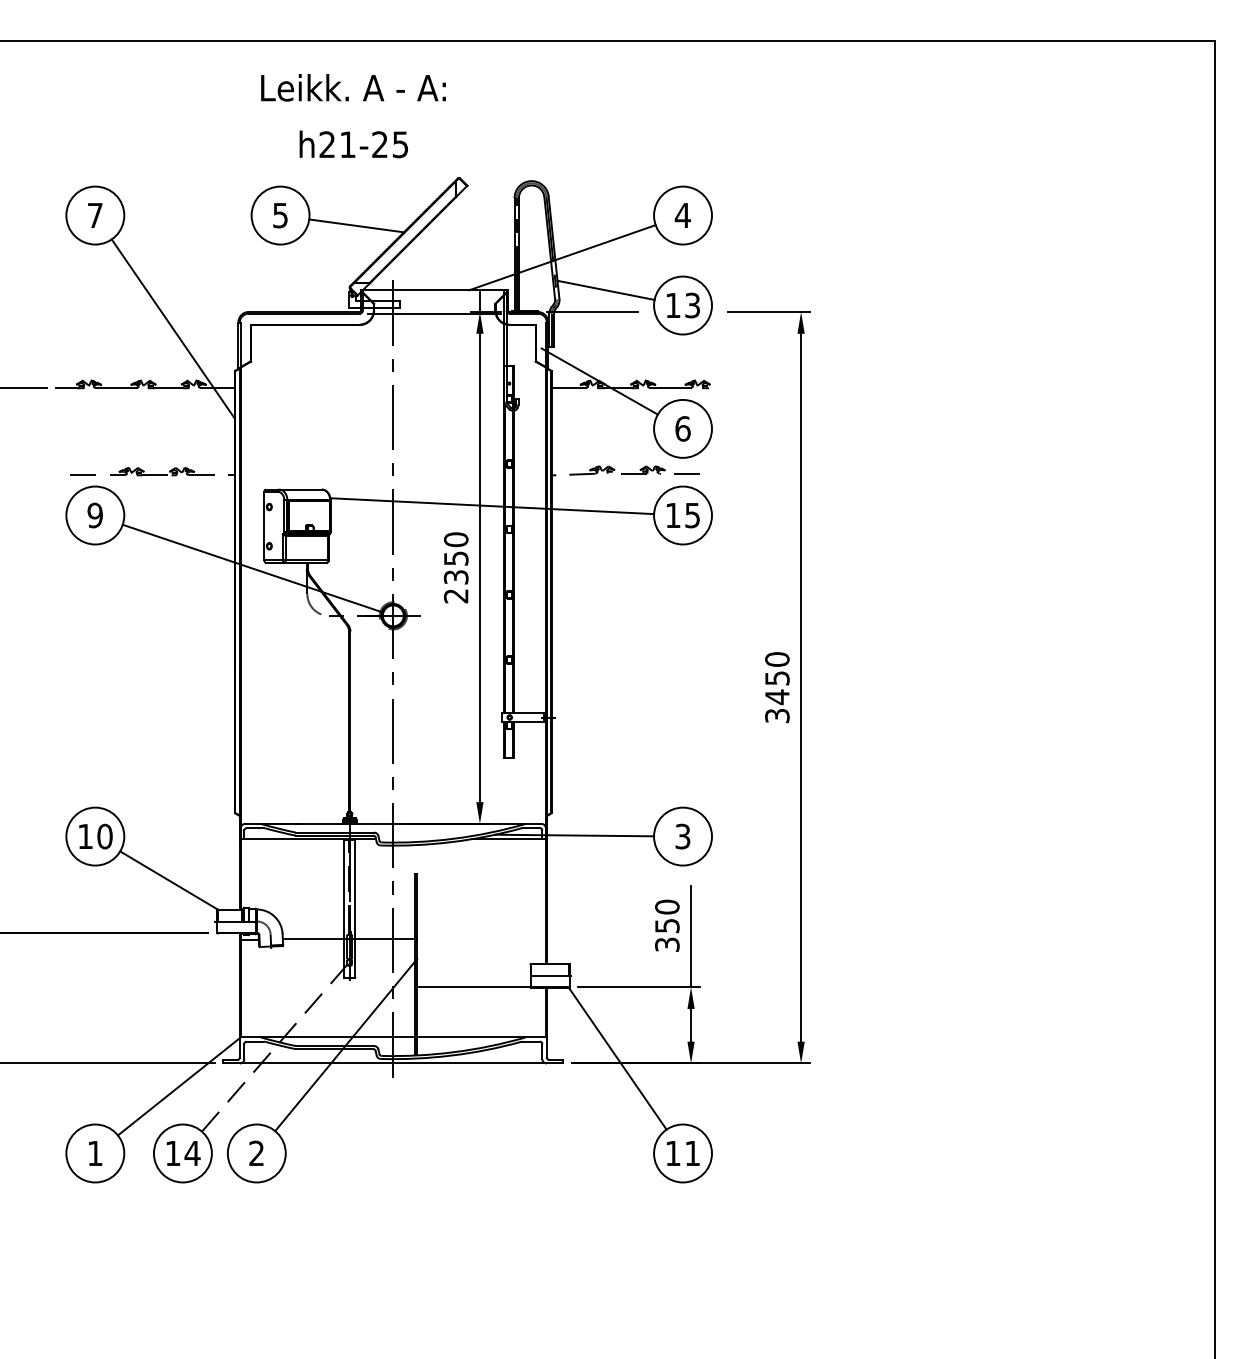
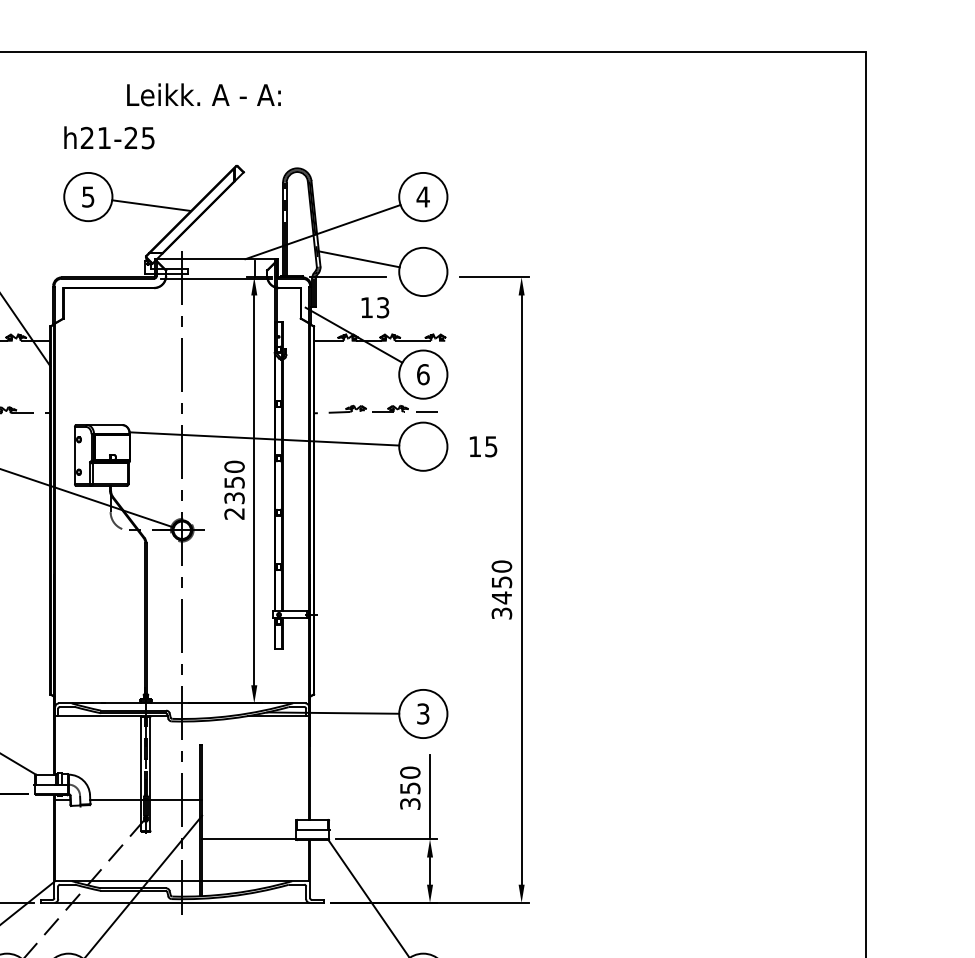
text: (353, 87) -> (203, 94), moved
text: (353, 144) -> (109, 137), moved
text: (683, 305) -> (375, 307), moved
text: (683, 515) -> (483, 446), moved

